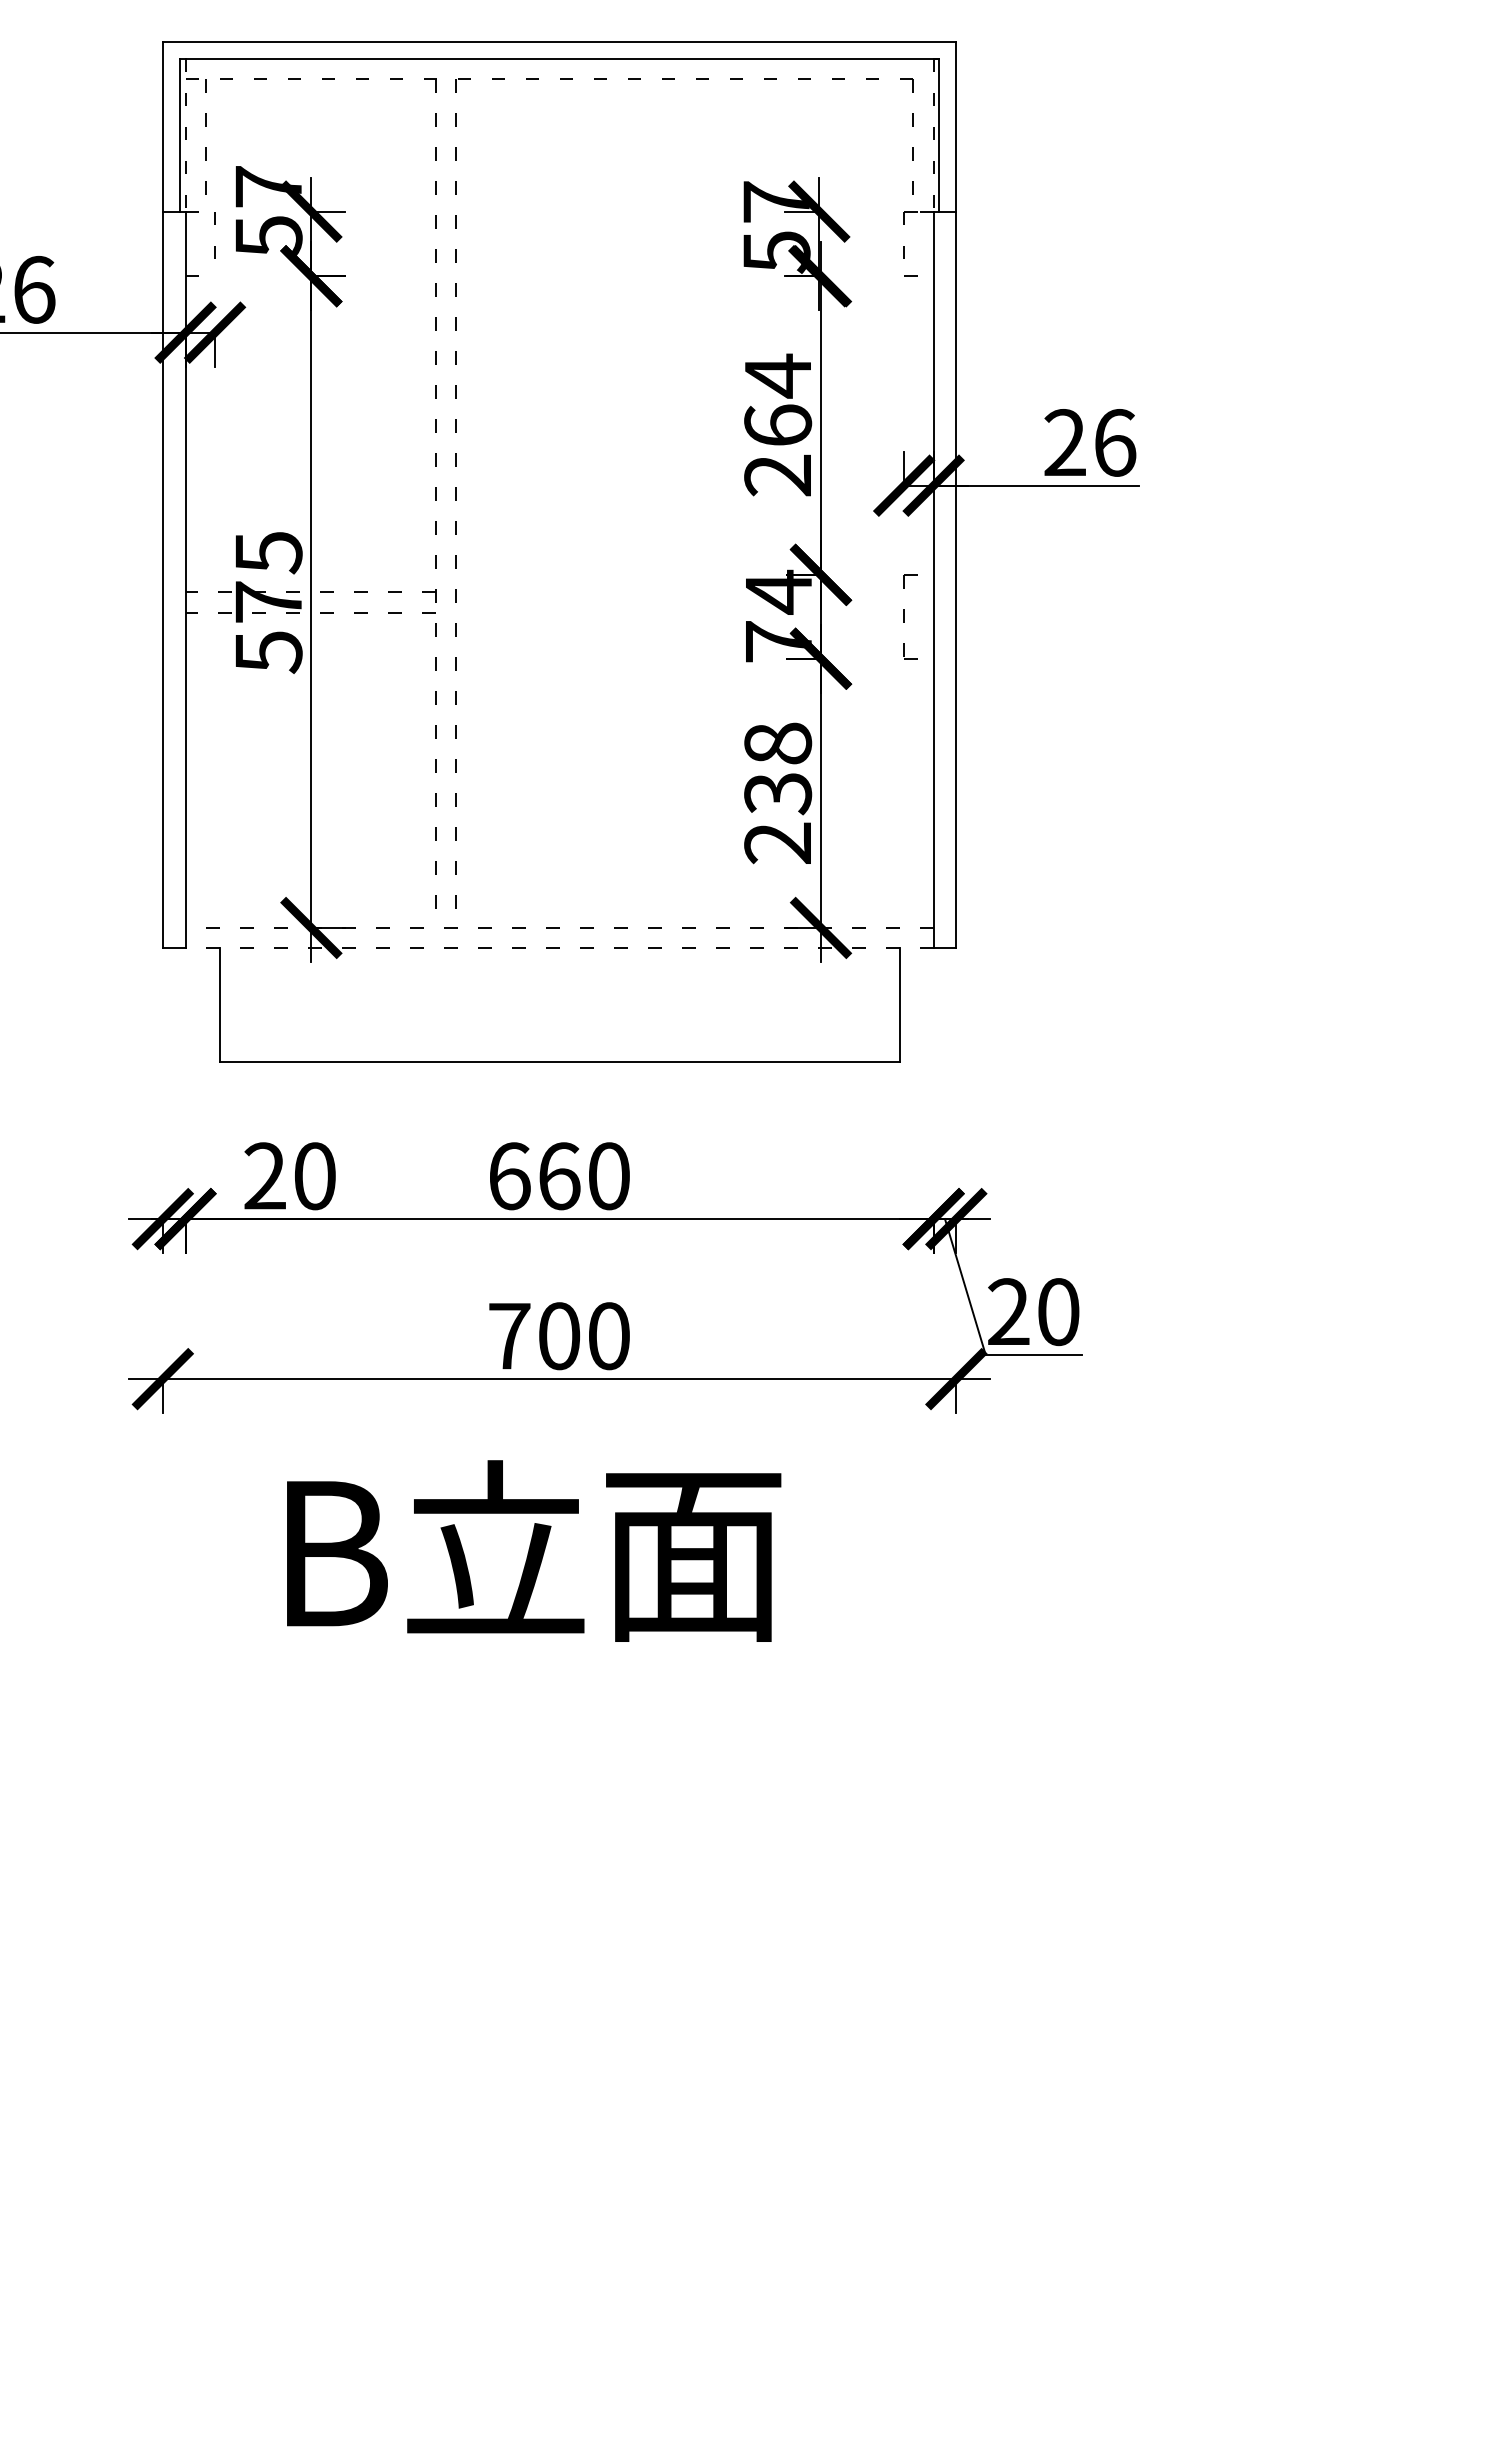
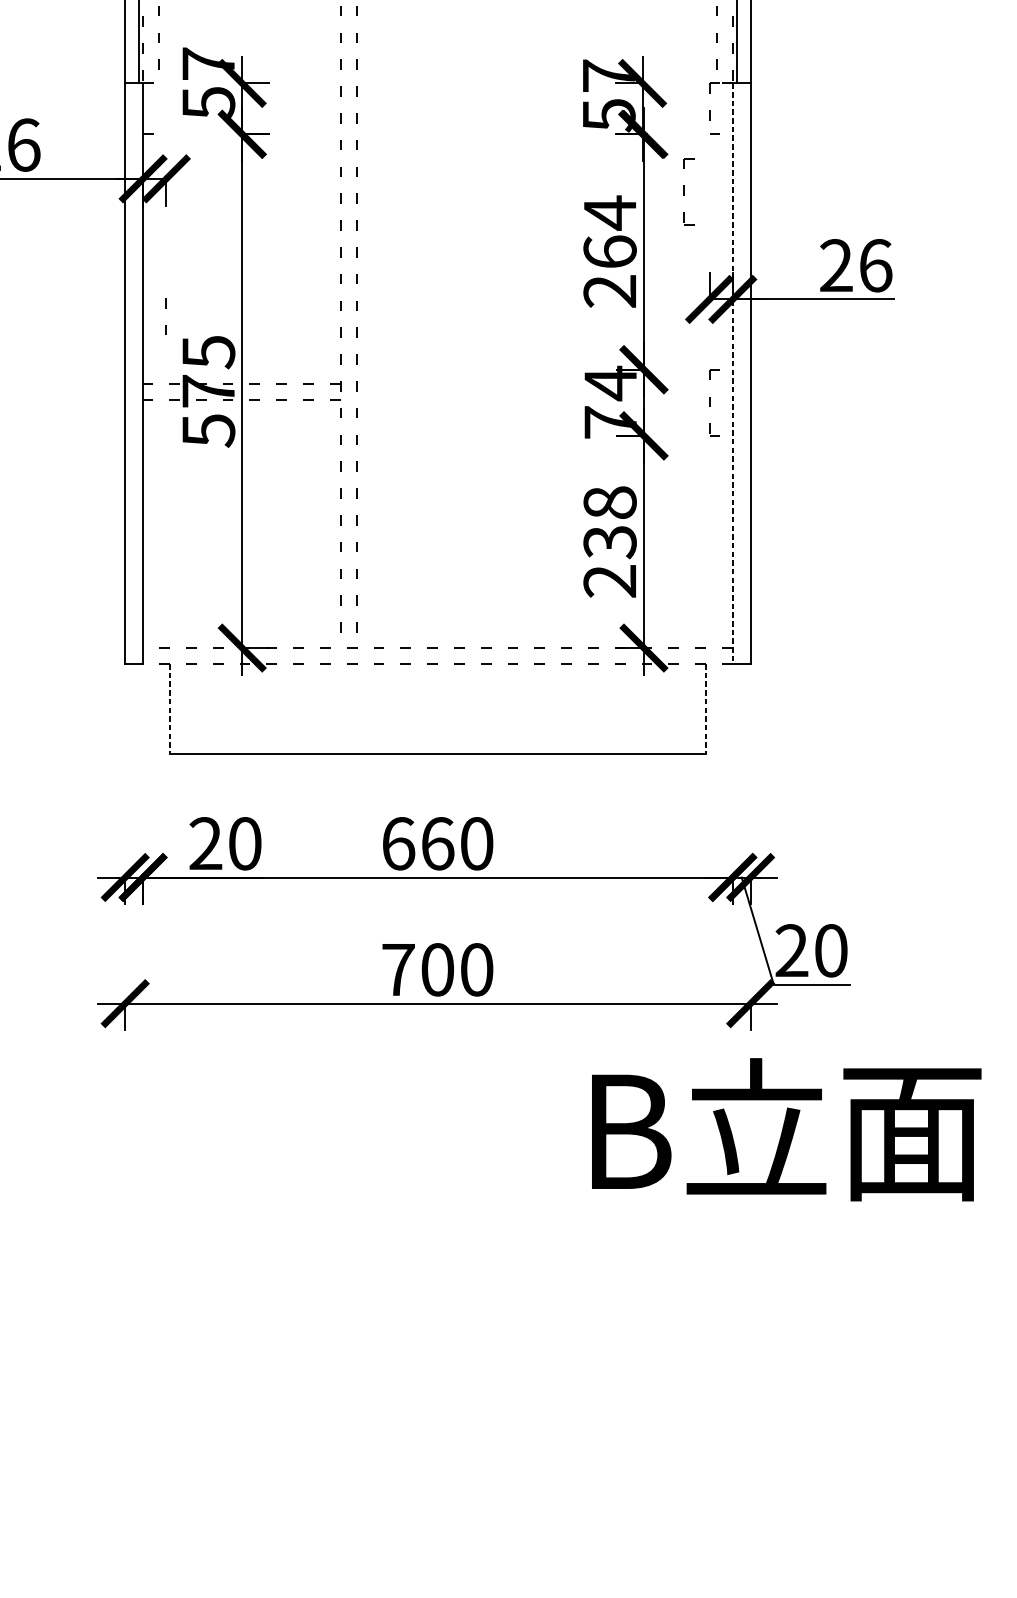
line: (214, 224) -> (165, 307), moved
part: (878, 348) -> (689, 191), added
line: (933, 580) -> (732, 374), solid -> dashed
line: (219, 1005) -> (169, 709), solid -> dashed
line: (899, 1005) -> (705, 709), solid -> dashed
text: (534, 1550) -> (787, 1129), moved

